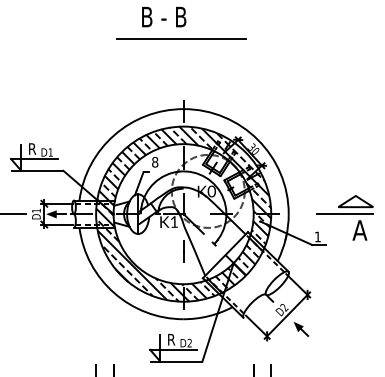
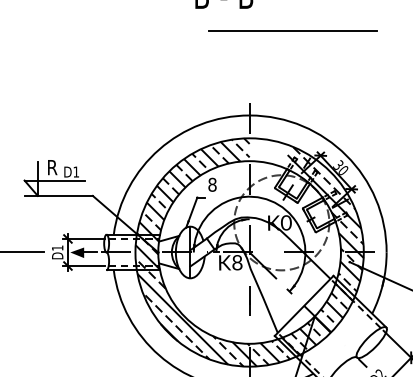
line: (181, 38) -> (292, 29), moved
hatch: (197, 138) -> (267, 153), removed
text: (174, 221) -> (237, 262), K1 -> K8

